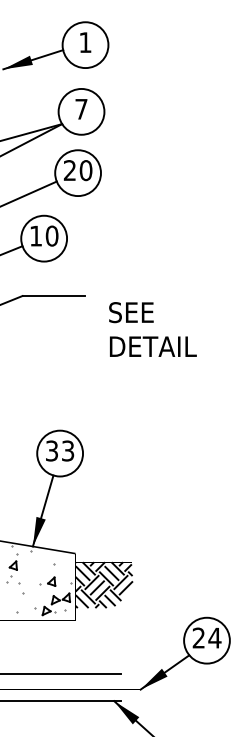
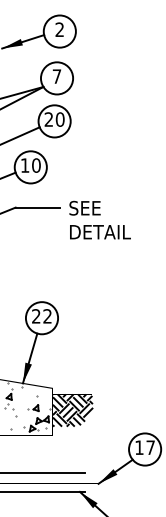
text: (85, 42) -> (59, 29), 1 -> 2
text: (151, 328) -> (99, 219), moved
text: (59, 451) -> (41, 316), 33 -> 22
text: (207, 637) -> (145, 447), 24 -> 17

